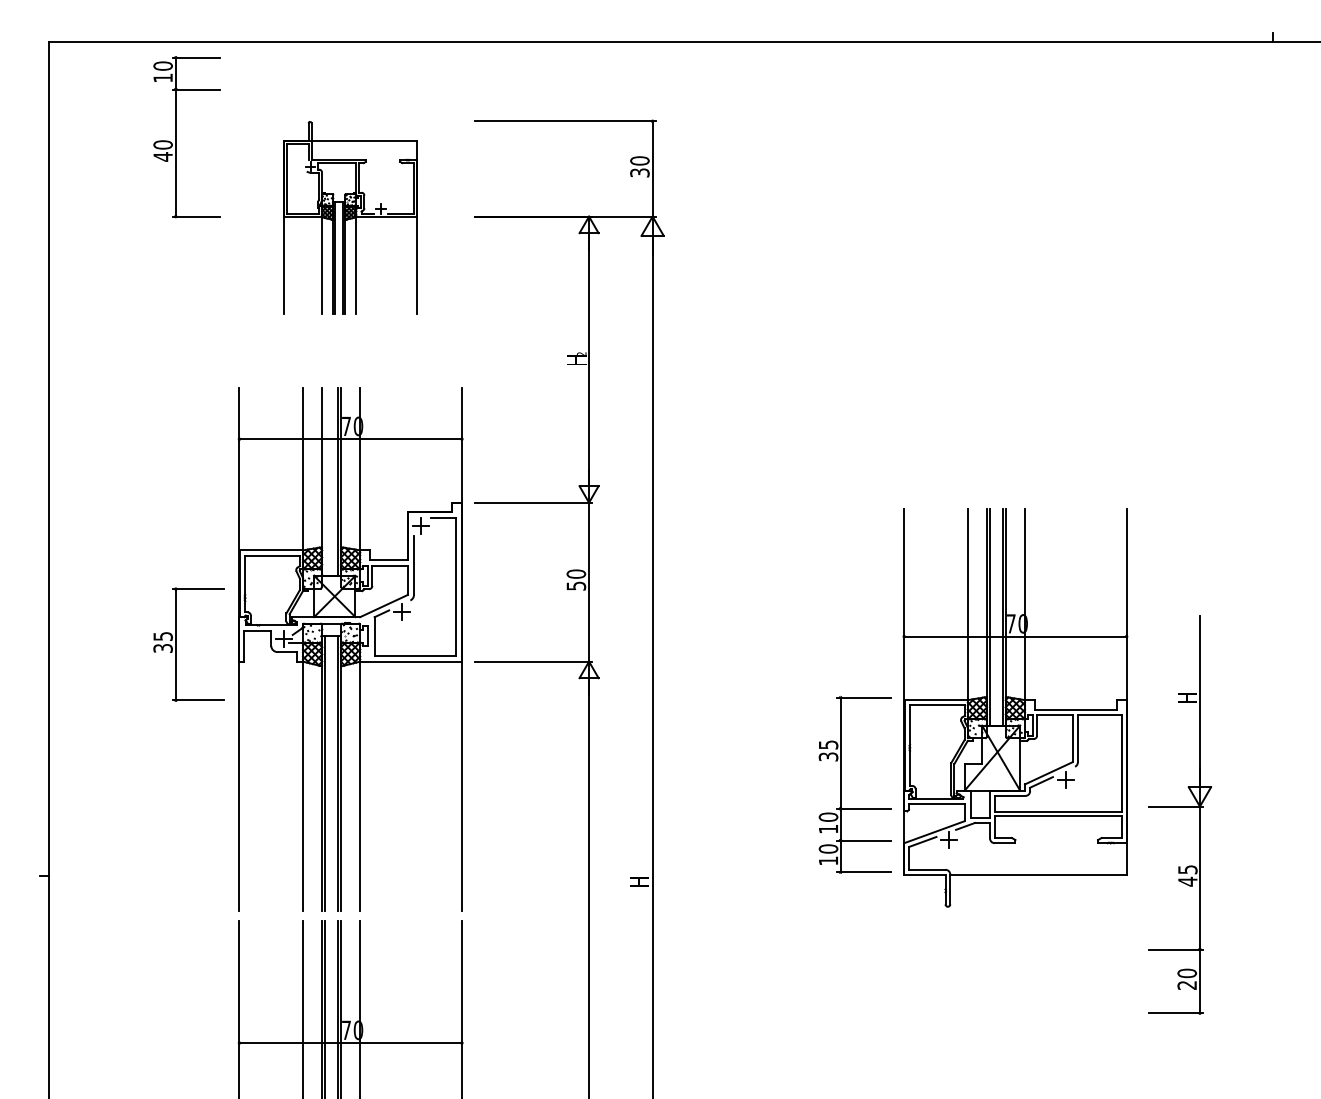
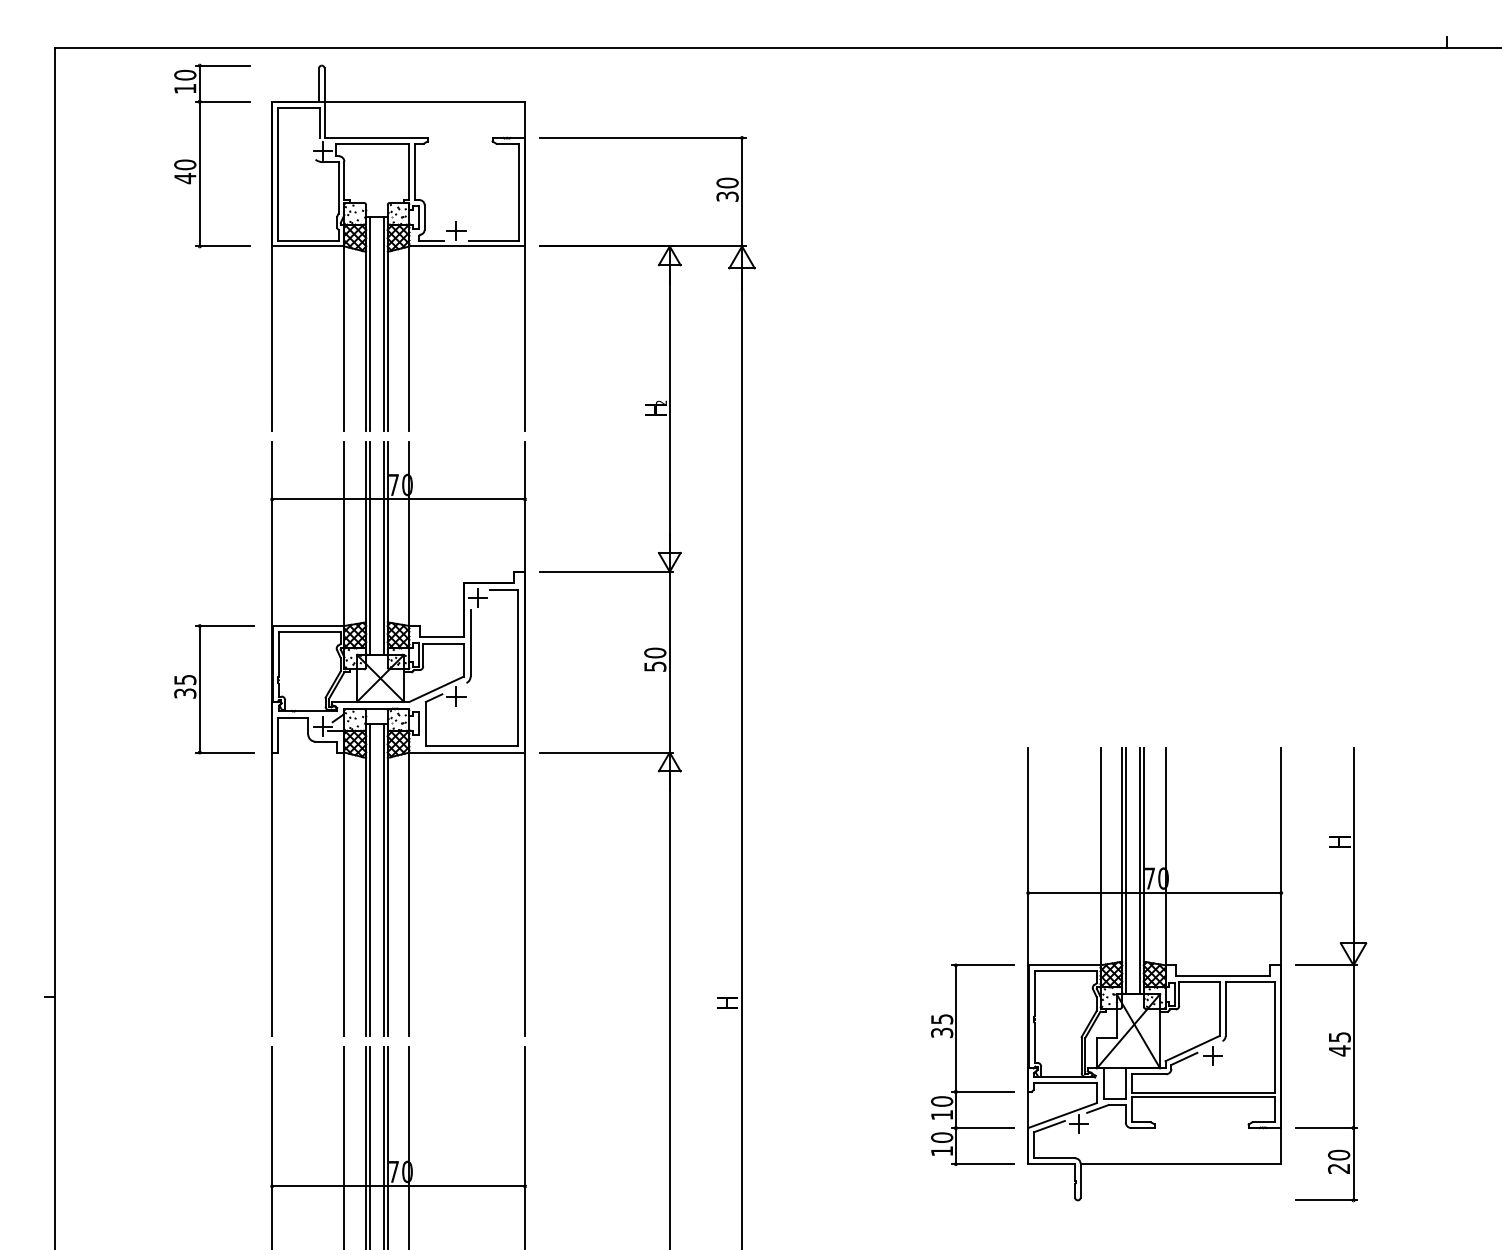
part: (350, 217) -> (398, 247), size x1.67
line: (325, 481) -> (369, 547), added
part: (176, 644) -> (200, 689), moved
part: (1015, 708) -> (1154, 974), moved
part: (841, 784) -> (956, 1064), moved
part: (1180, 806) -> (1331, 965), moved

